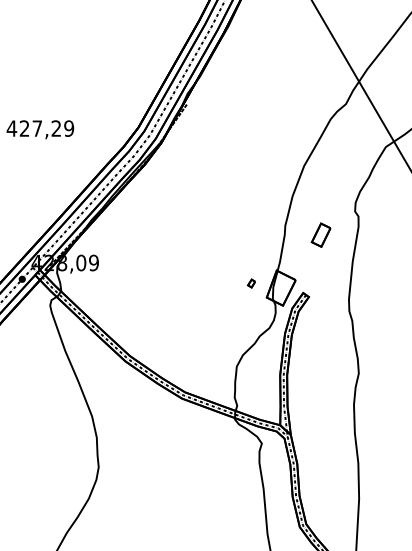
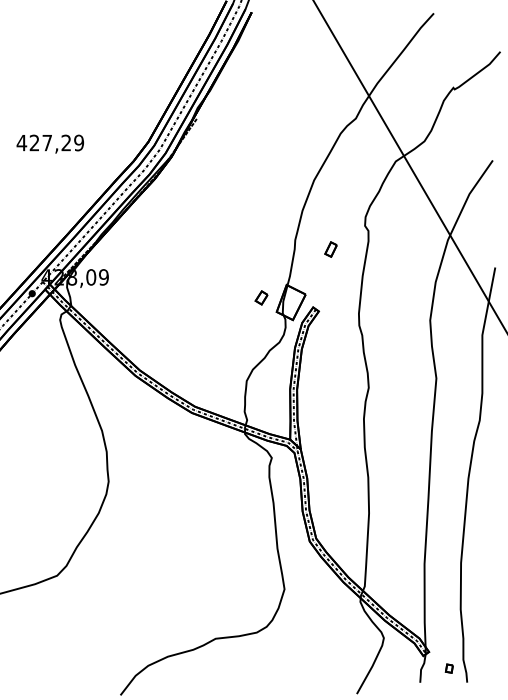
part: (320, 235) -> (330, 249), size x0.62
part: (251, 283) -> (261, 297), size x1.67

